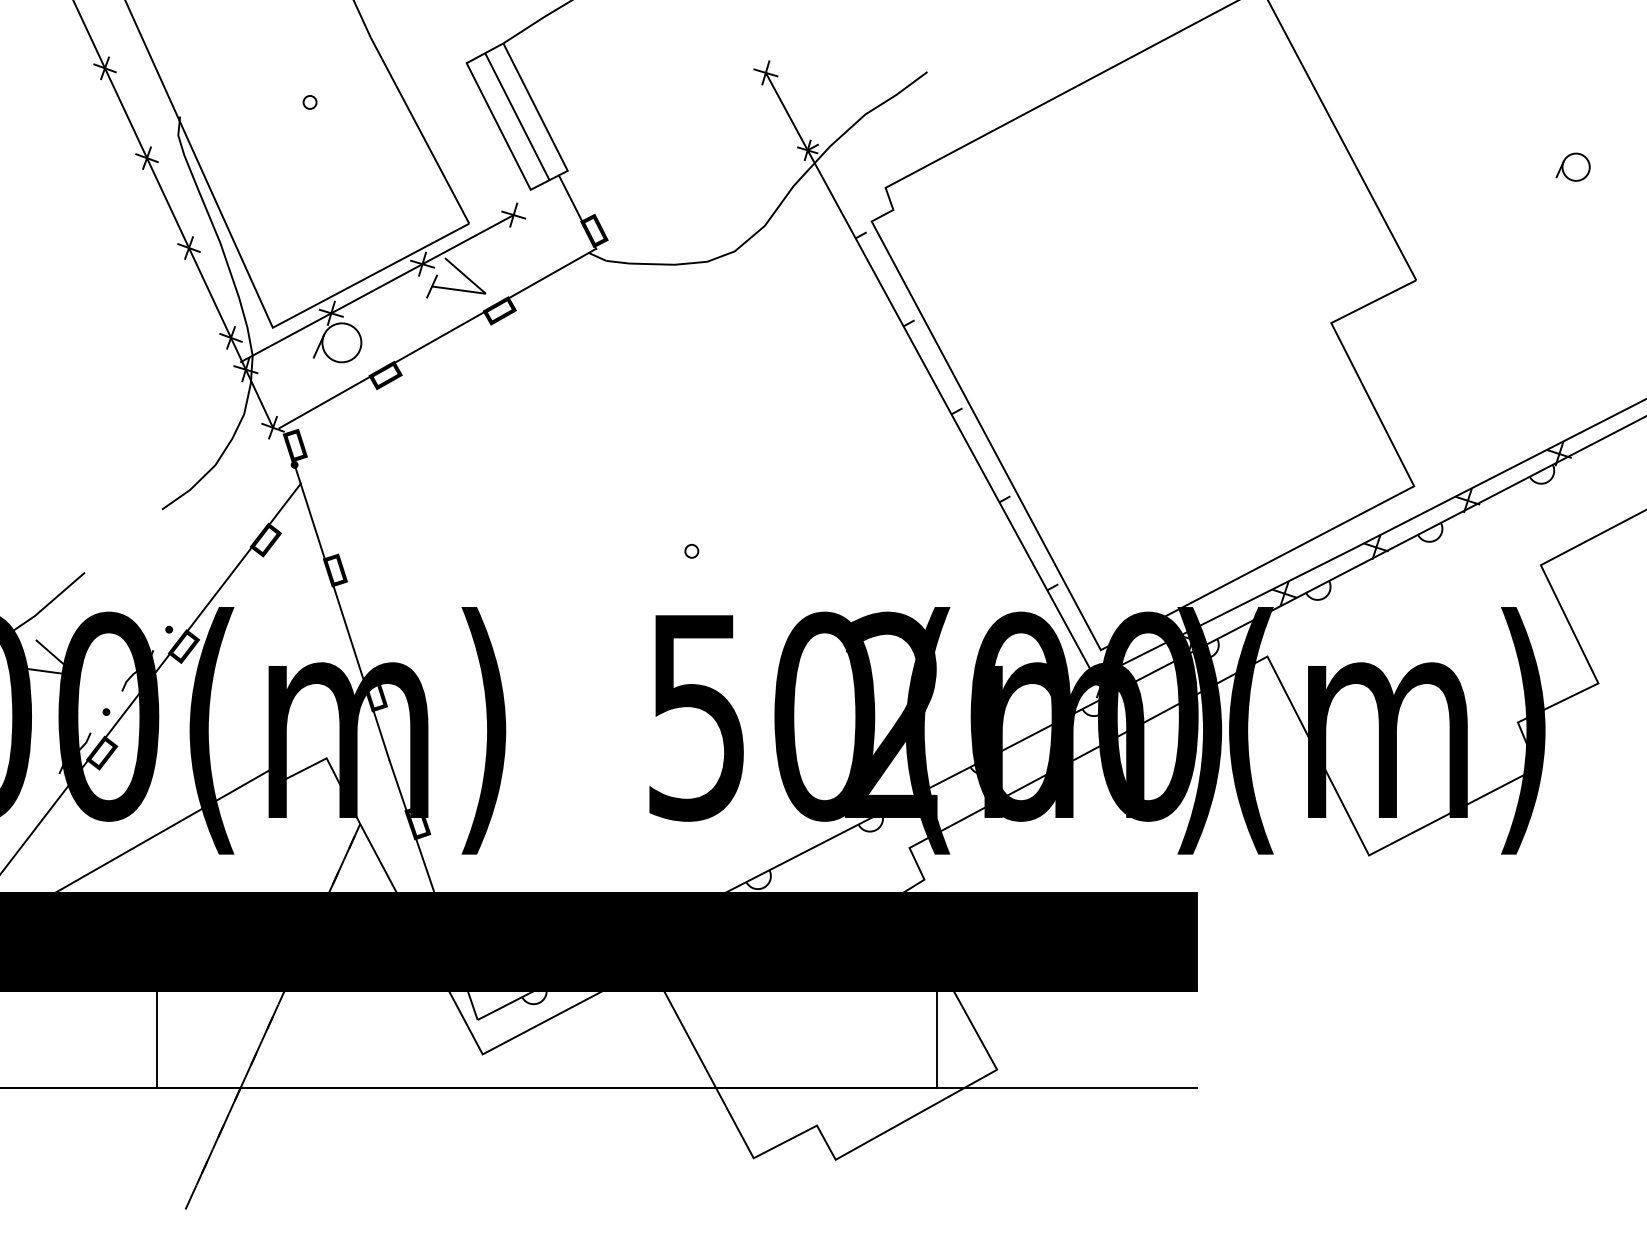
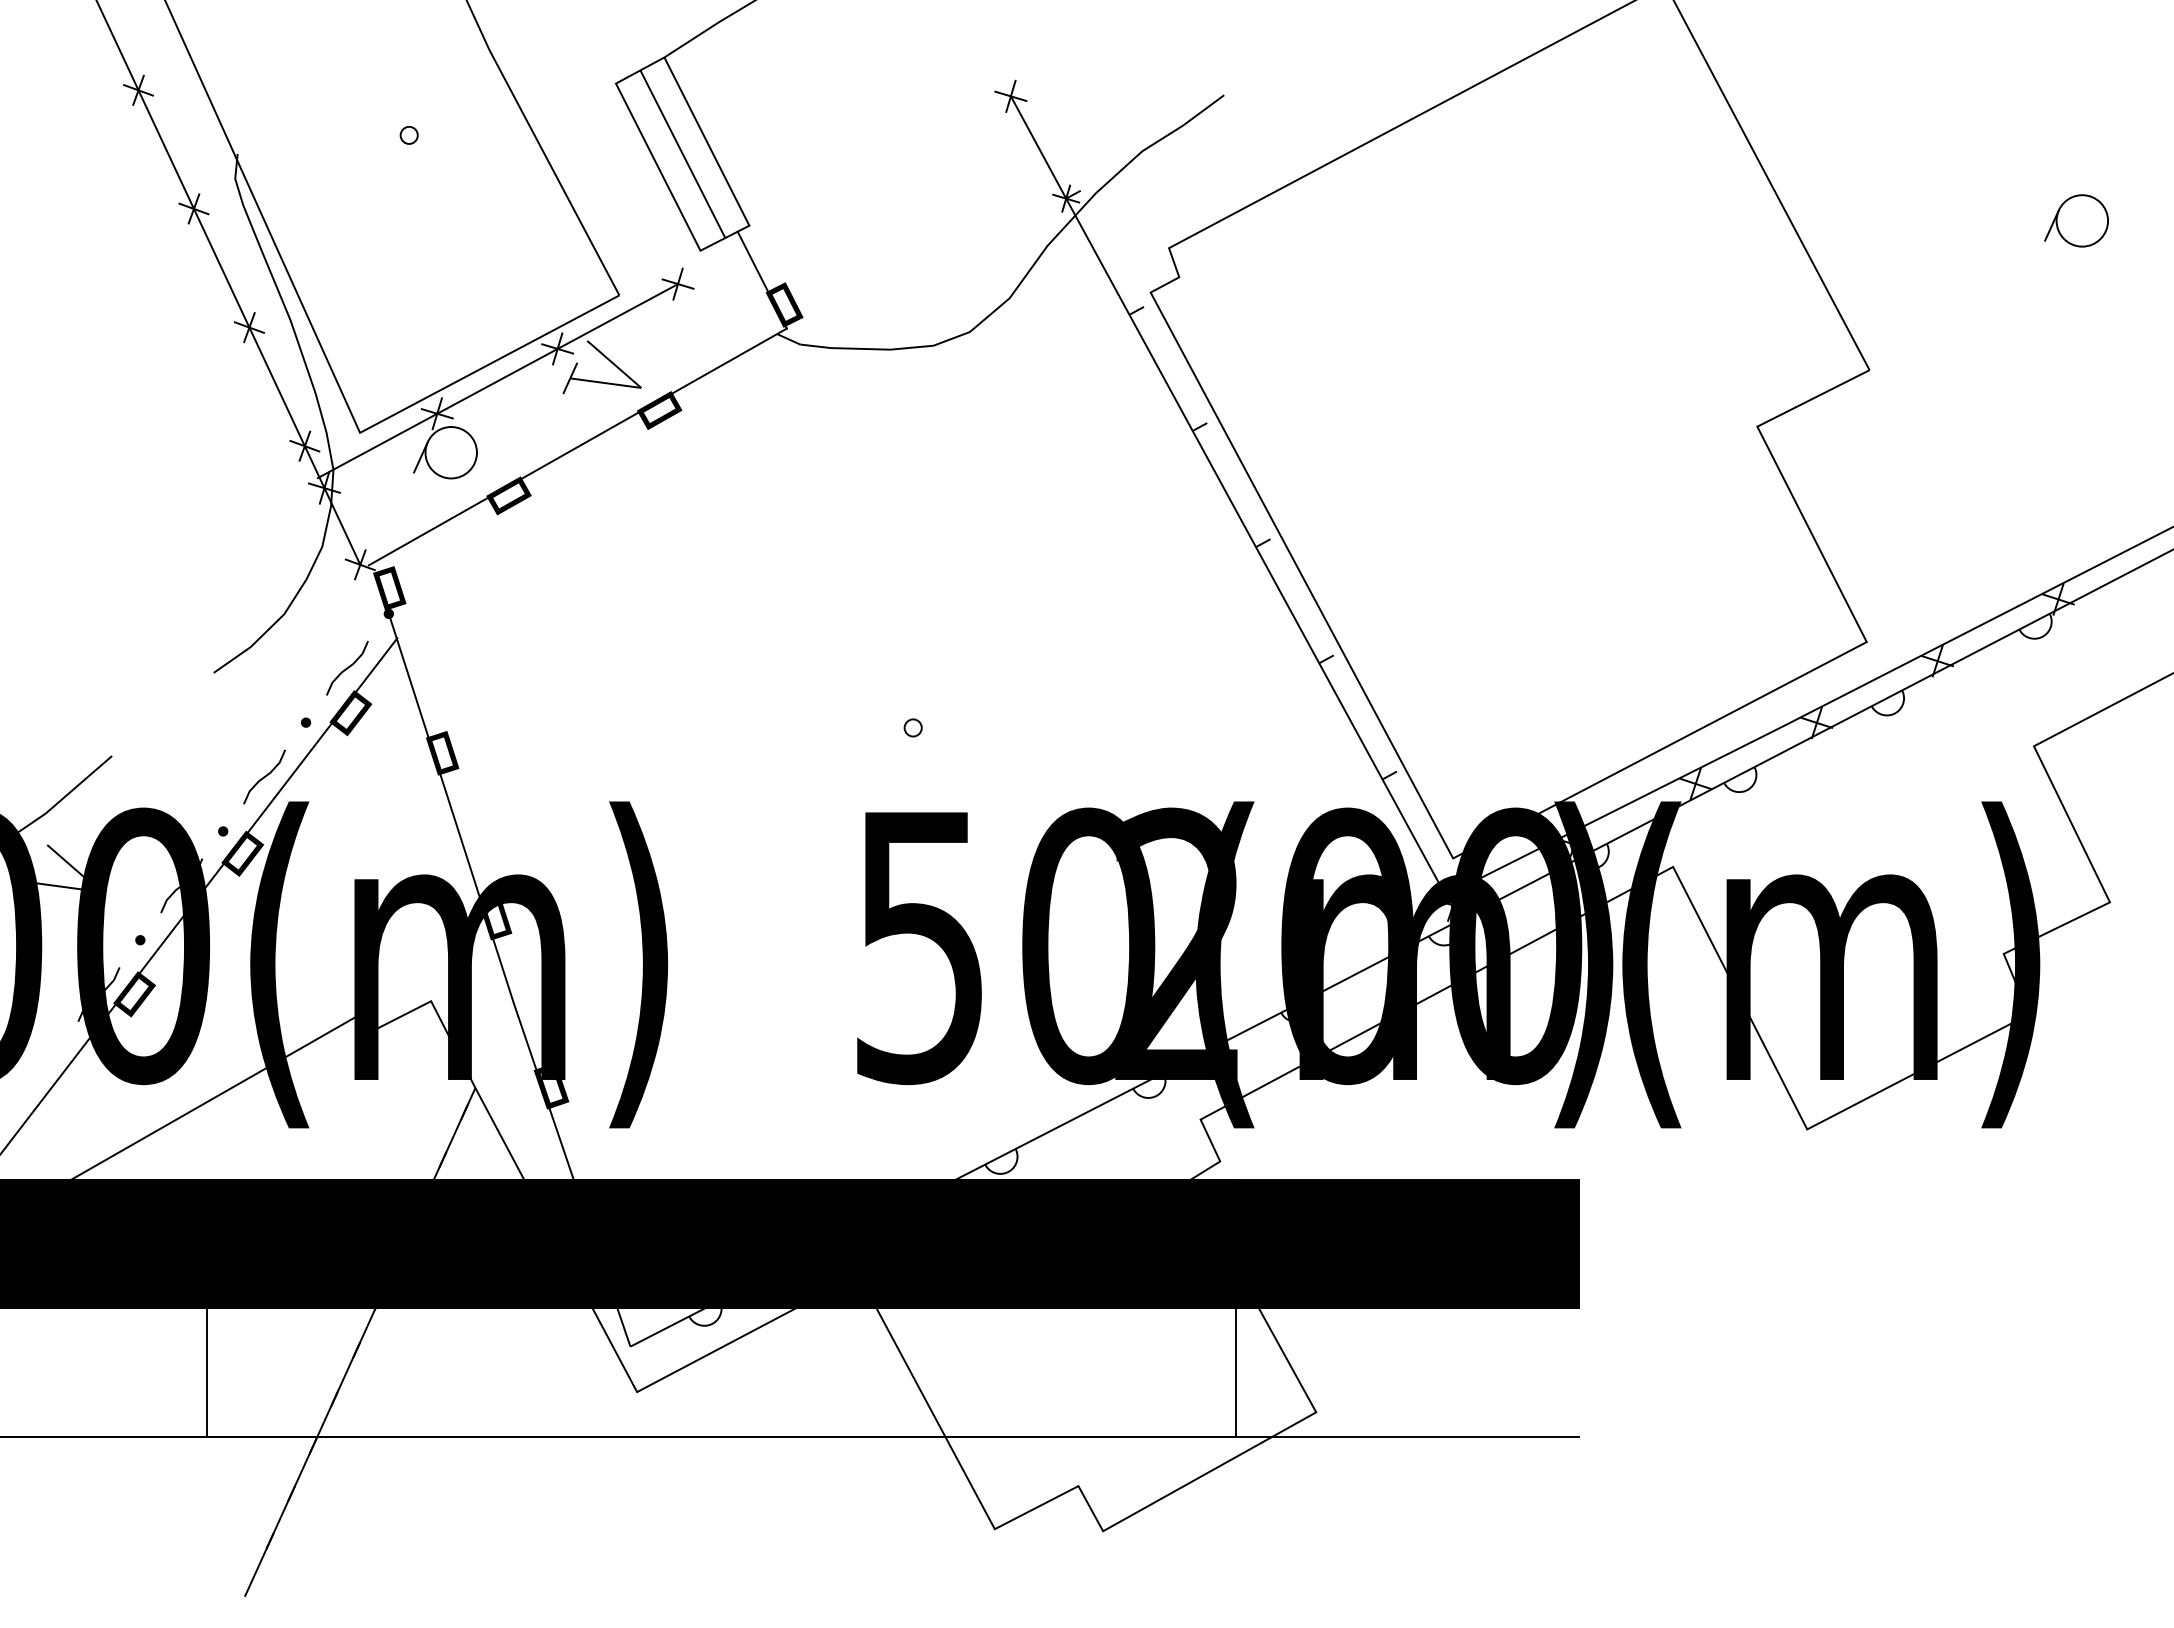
part: (1573, 166) -> (2076, 220), size x1.43
curve: (263, 506) -> (347, 668), added
fill: (231, 547) -> (305, 722), added
curve: (200, 588) -> (264, 776), added

